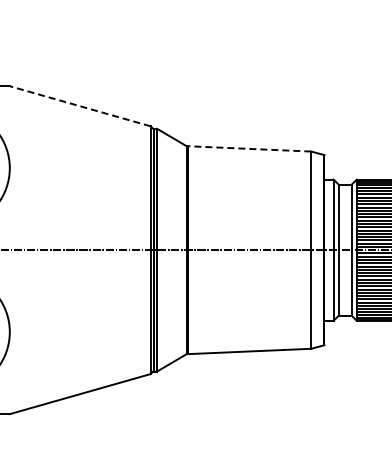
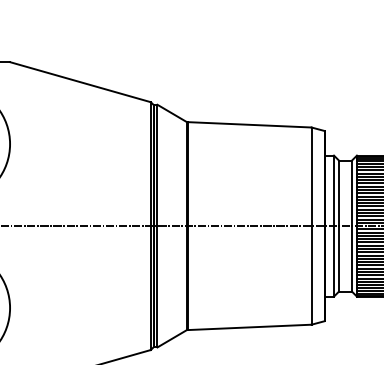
line: (79, 106) -> (79, 82), dashed -> solid
line: (249, 148) -> (249, 124), dashed -> solid

